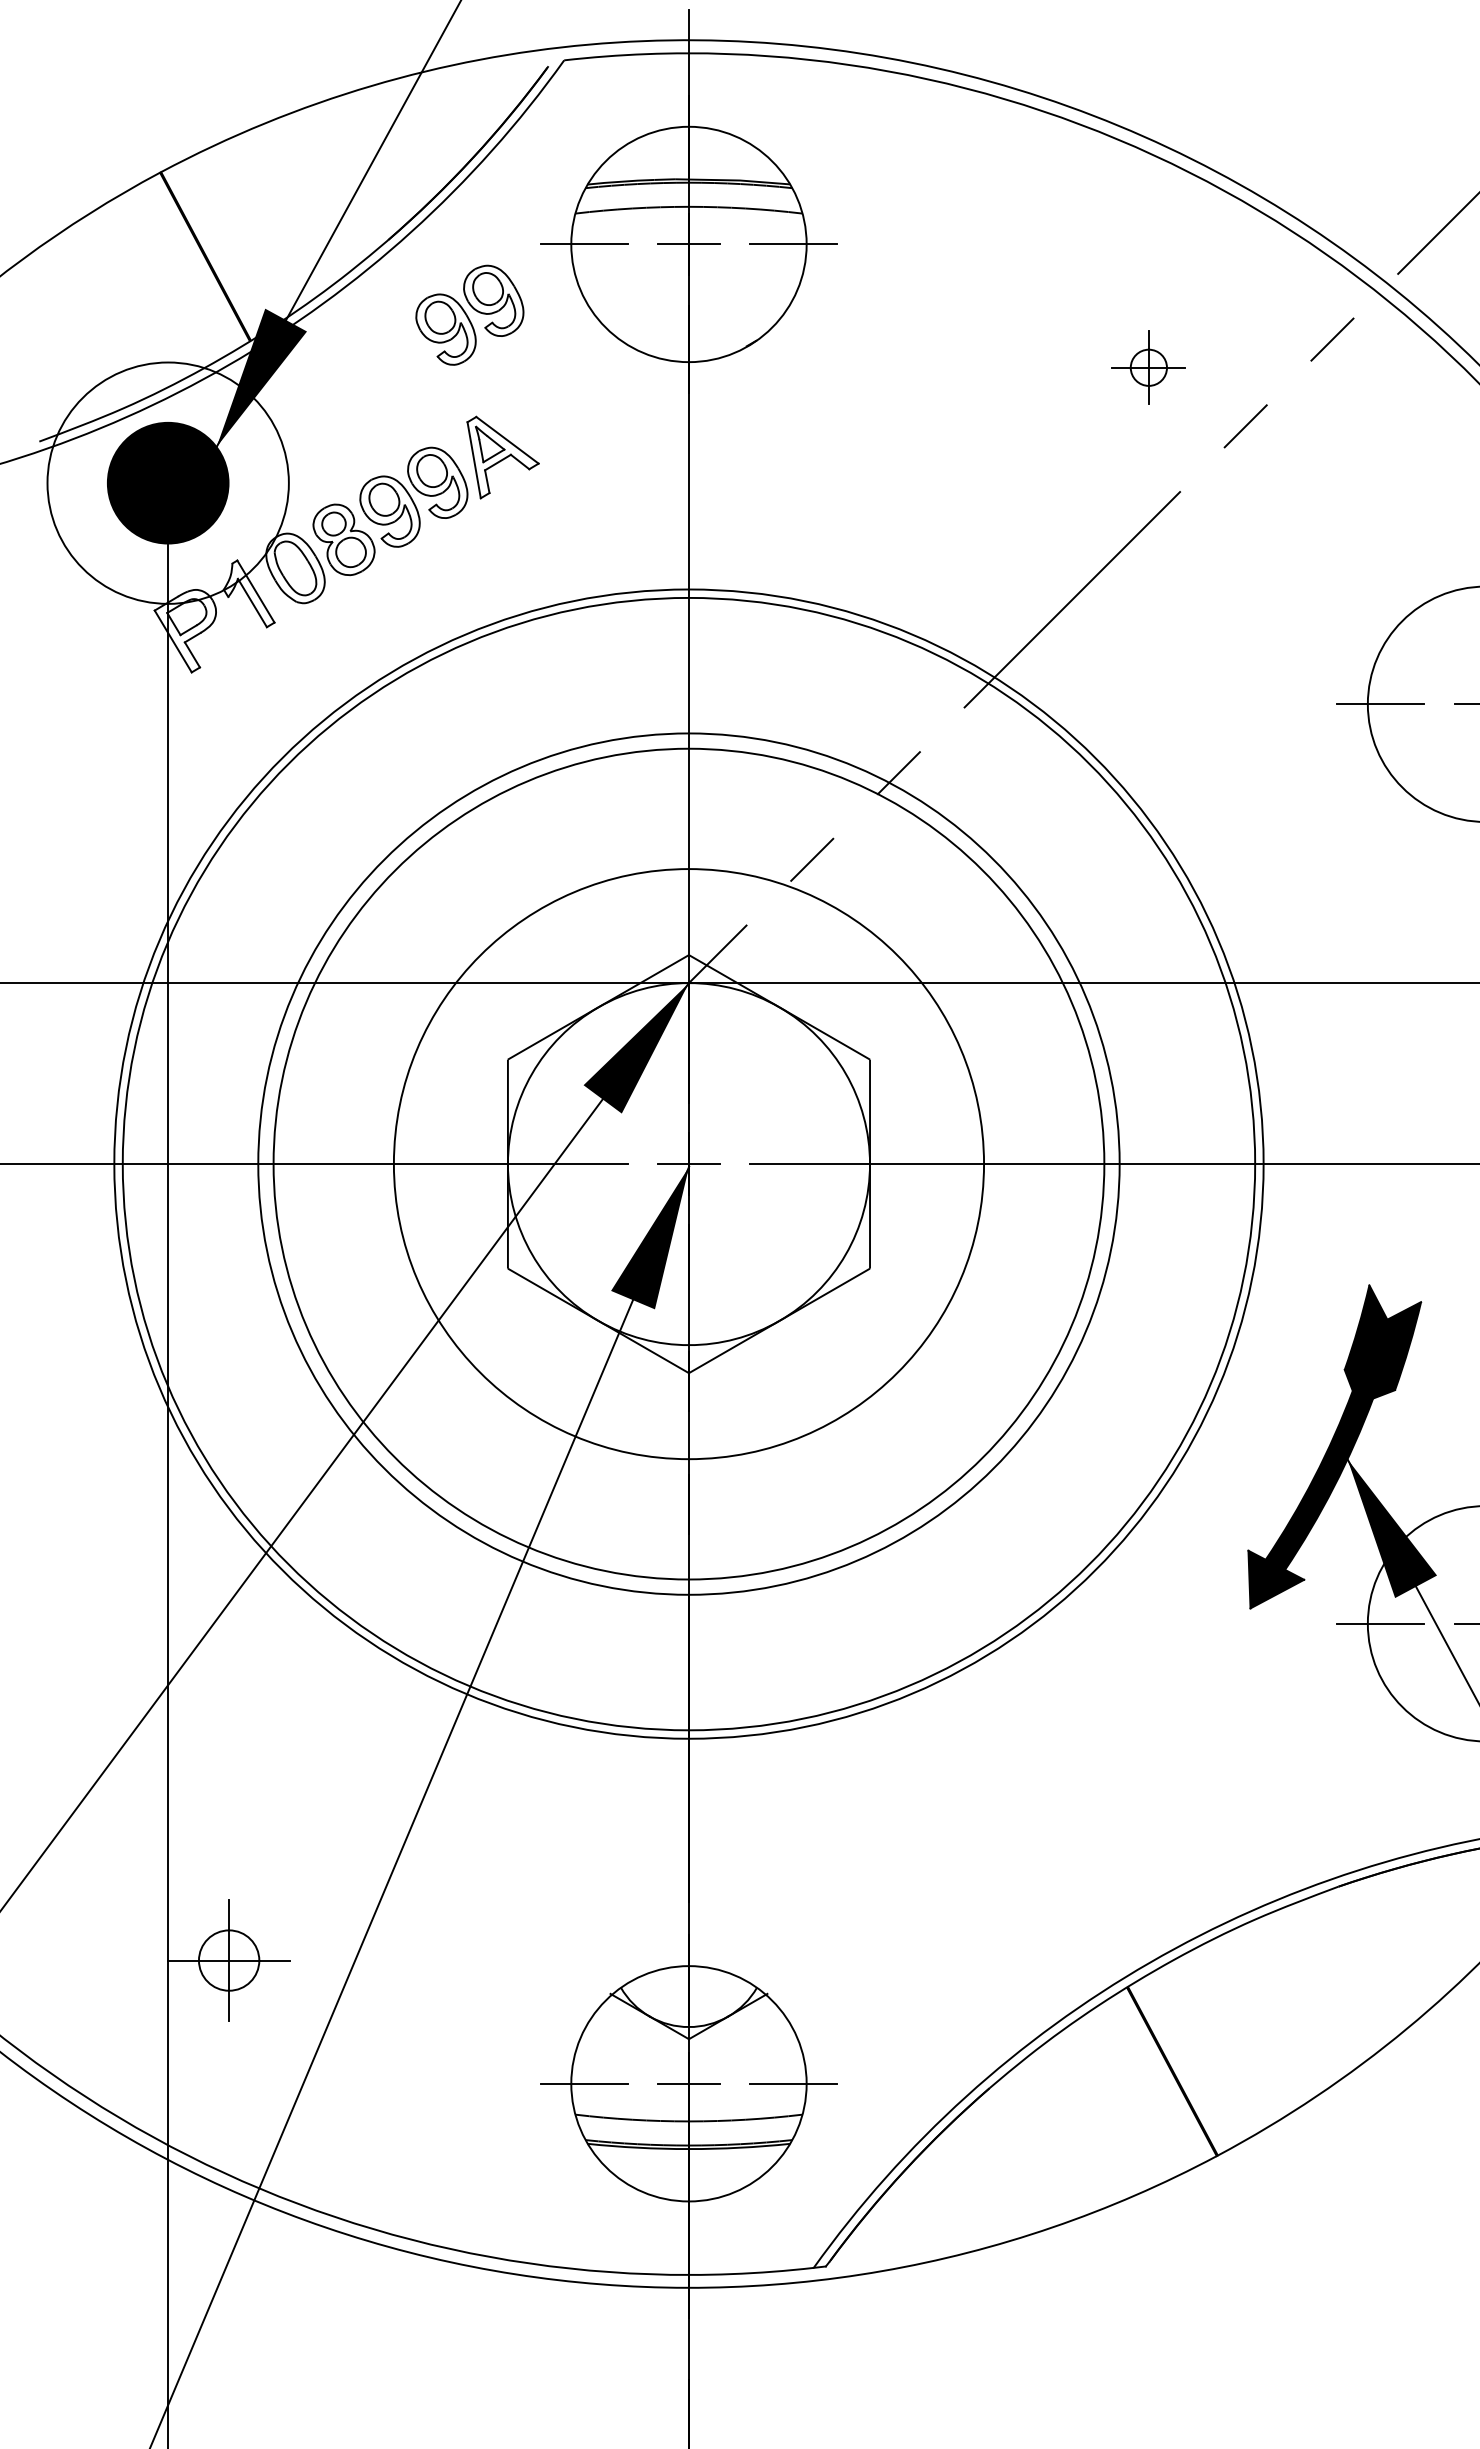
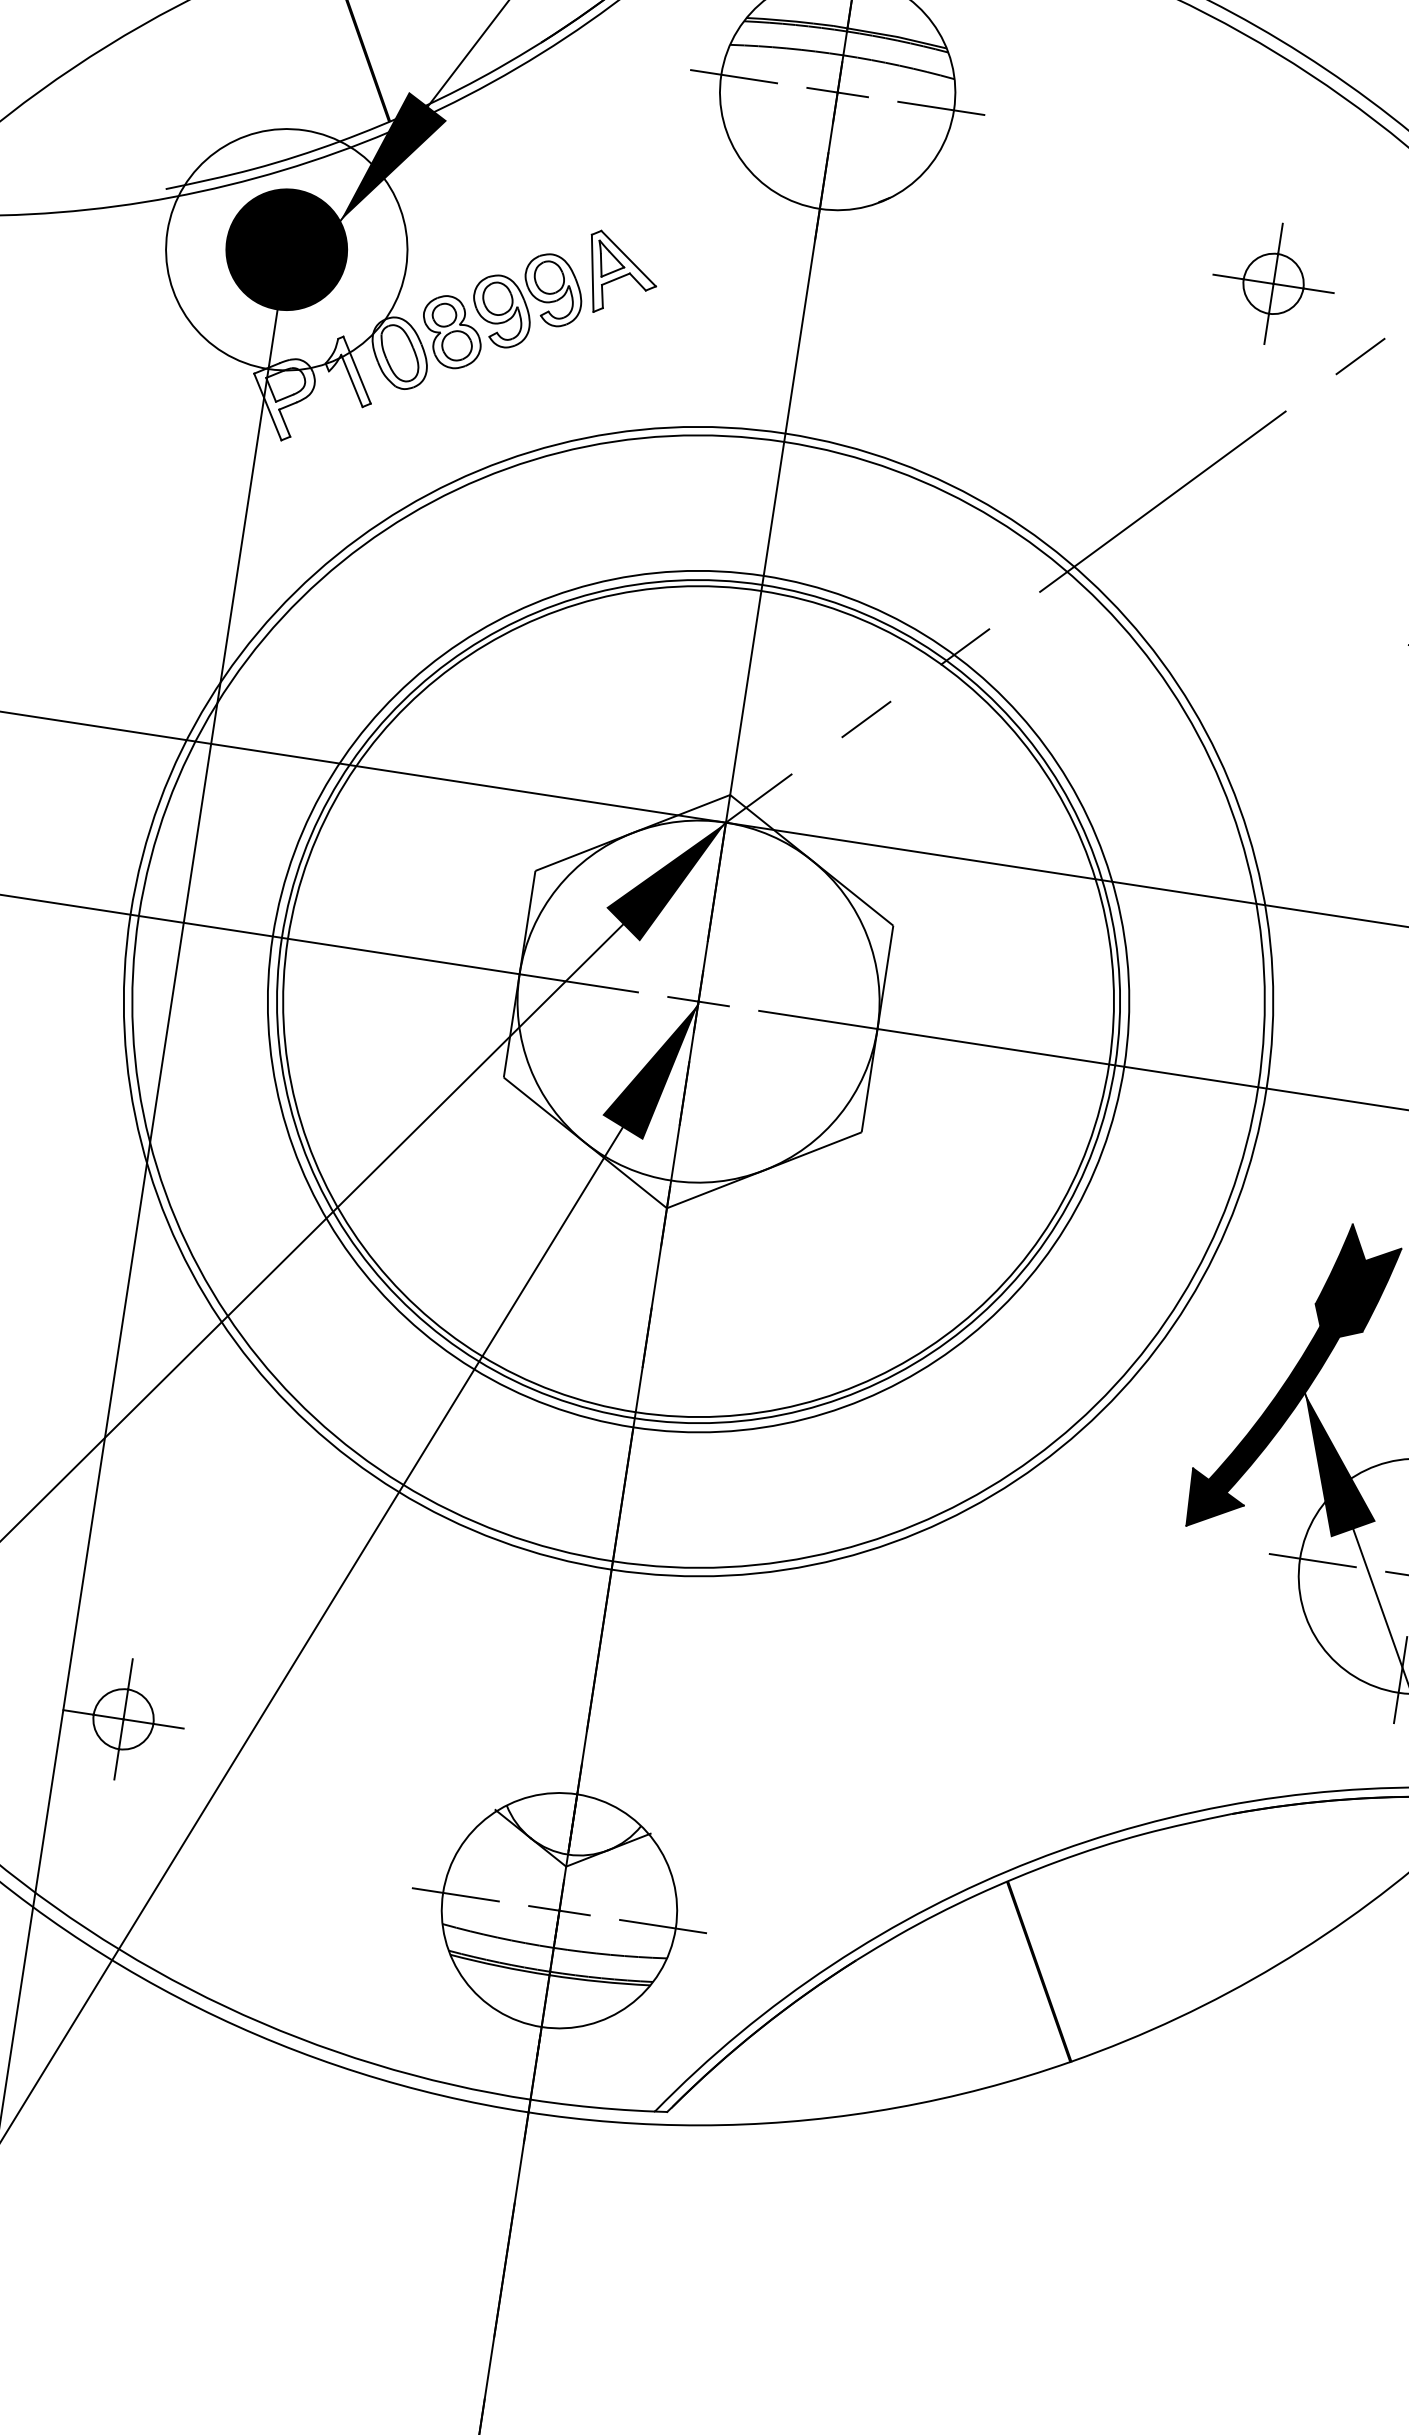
part: (469, 314) -> (610, 128), removed
part: (1148, 367) -> (1273, 283), size x1.67
circle: (688, 1163) -> (698, 1000), size x1.43

